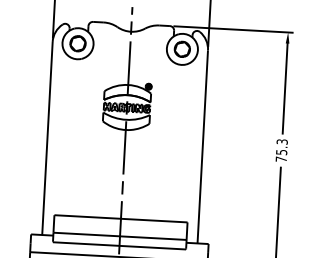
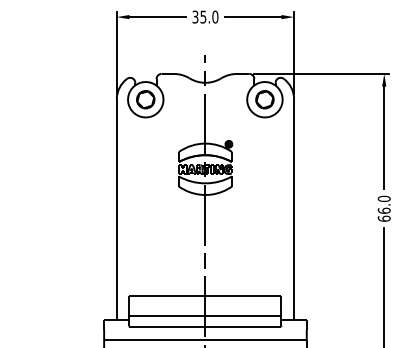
text: (281, 150) -> (383, 208), 75.3 -> 66.0

